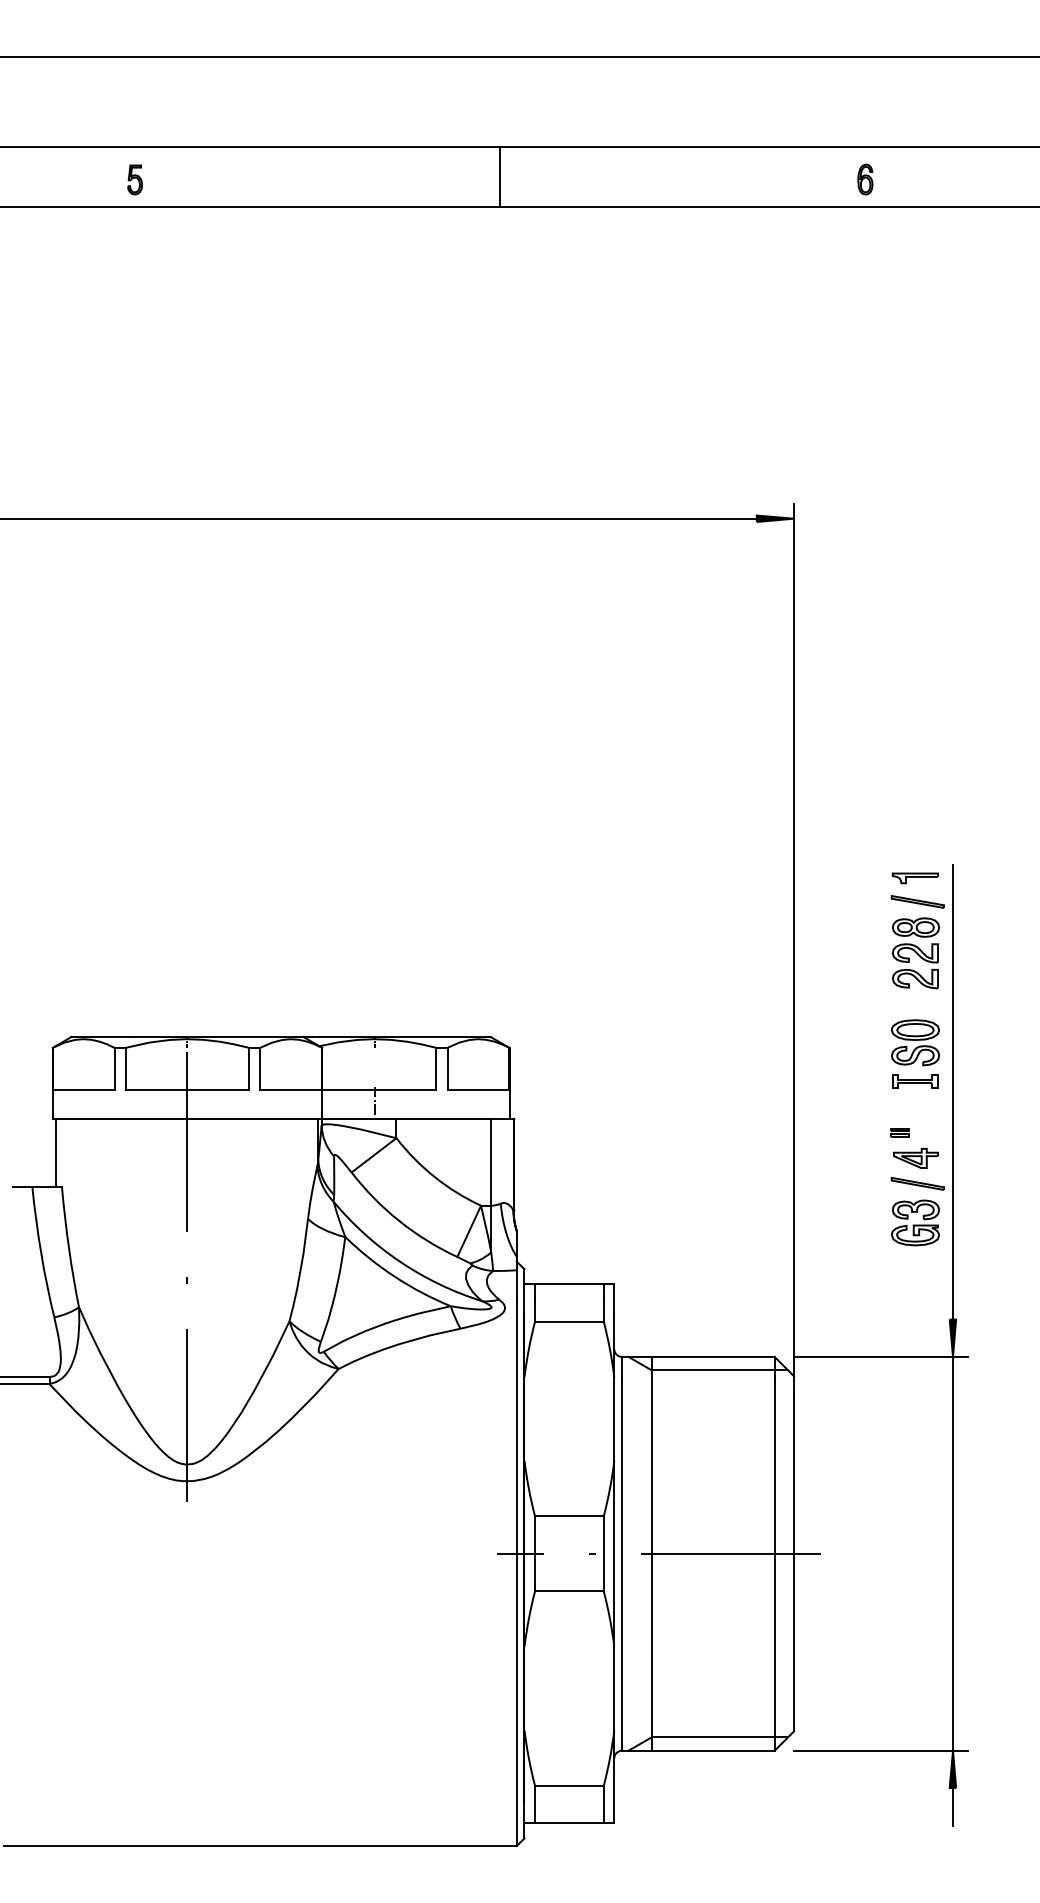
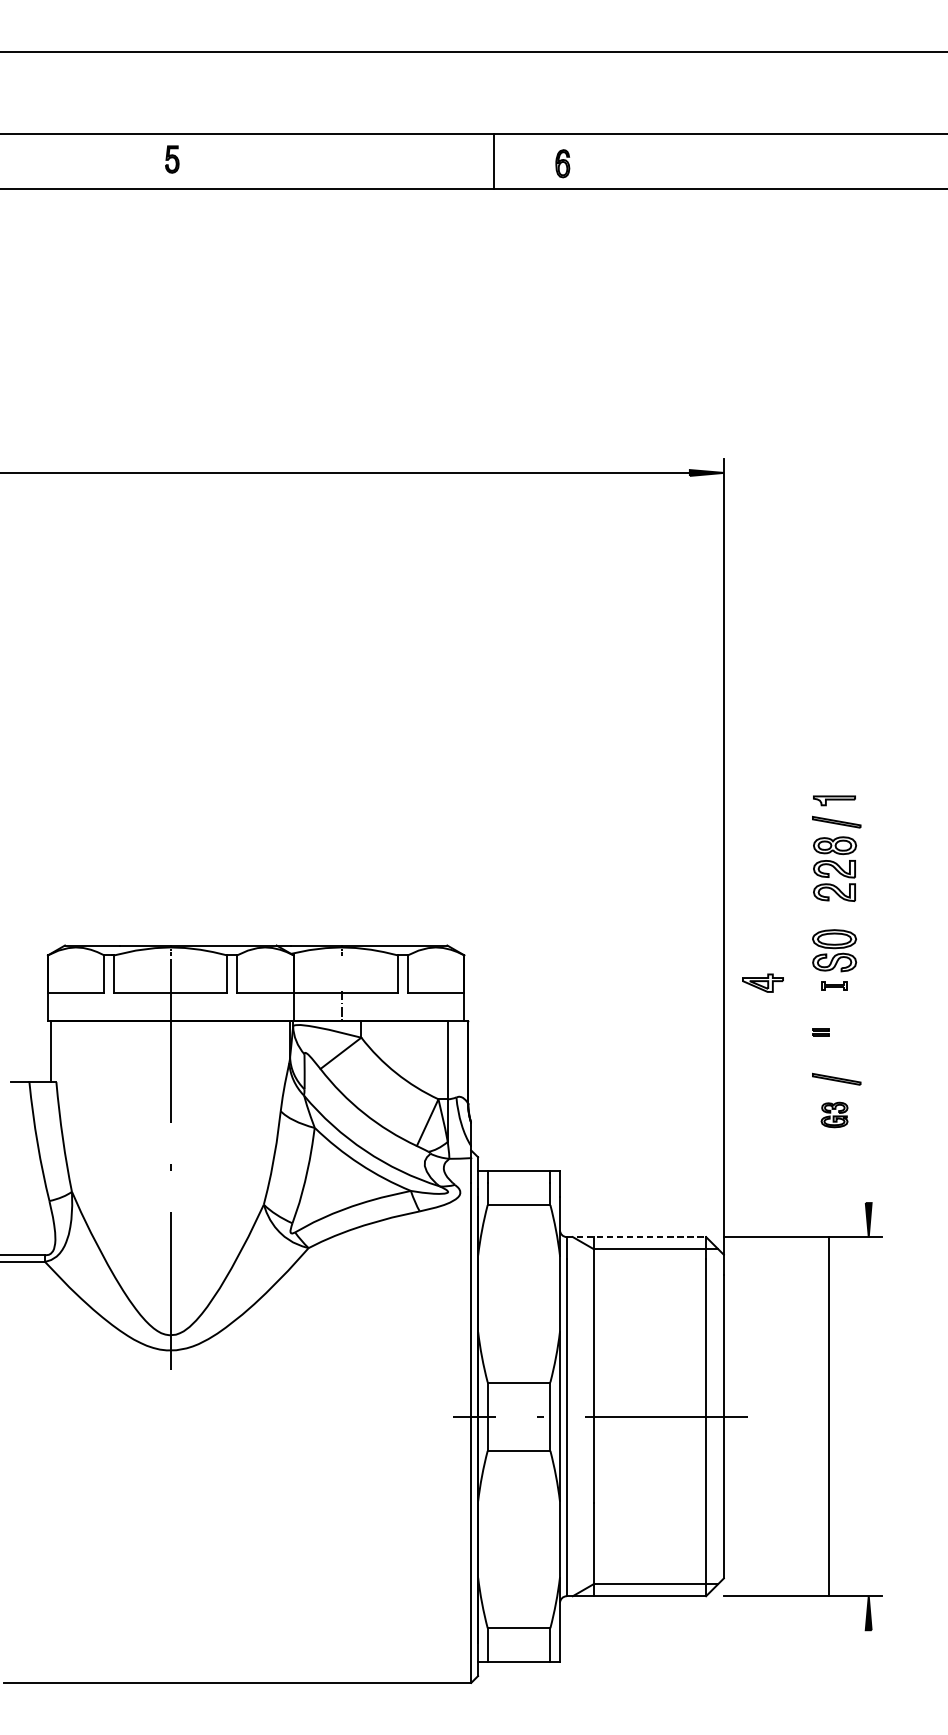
line: (499, 176) -> (493, 160), moved
part: (134, 179) -> (171, 159), moved
part: (865, 179) -> (562, 163), moved
part: (915, 1081) -> (834, 986), size x0.6
line: (953, 1091) -> (869, 995), removed
part: (915, 1157) -> (762, 982), moved
part: (915, 1222) -> (834, 1114), size x0.6
line: (698, 1356) -> (636, 1236), solid -> dashed
line: (953, 1553) -> (829, 1416), moved
line: (953, 1806) -> (869, 1647), removed

